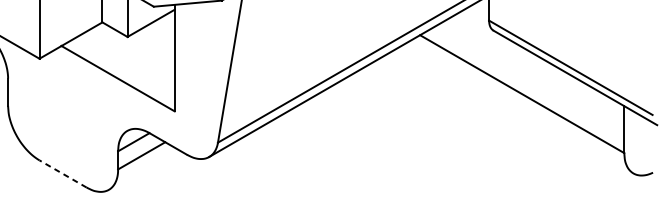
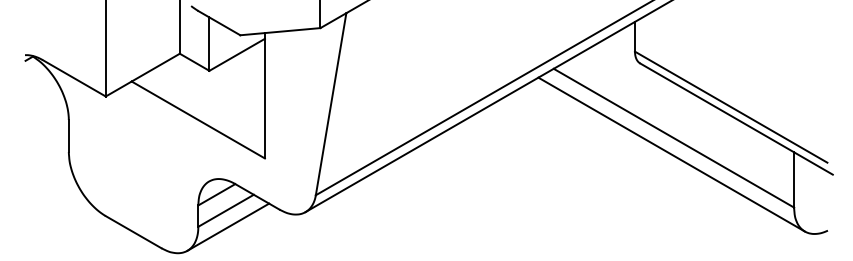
line: (520, 108) -> (671, 154), added
line: (143, 169) -> (228, 226), added
line: (63, 173) -> (133, 231), dashed -> solid

